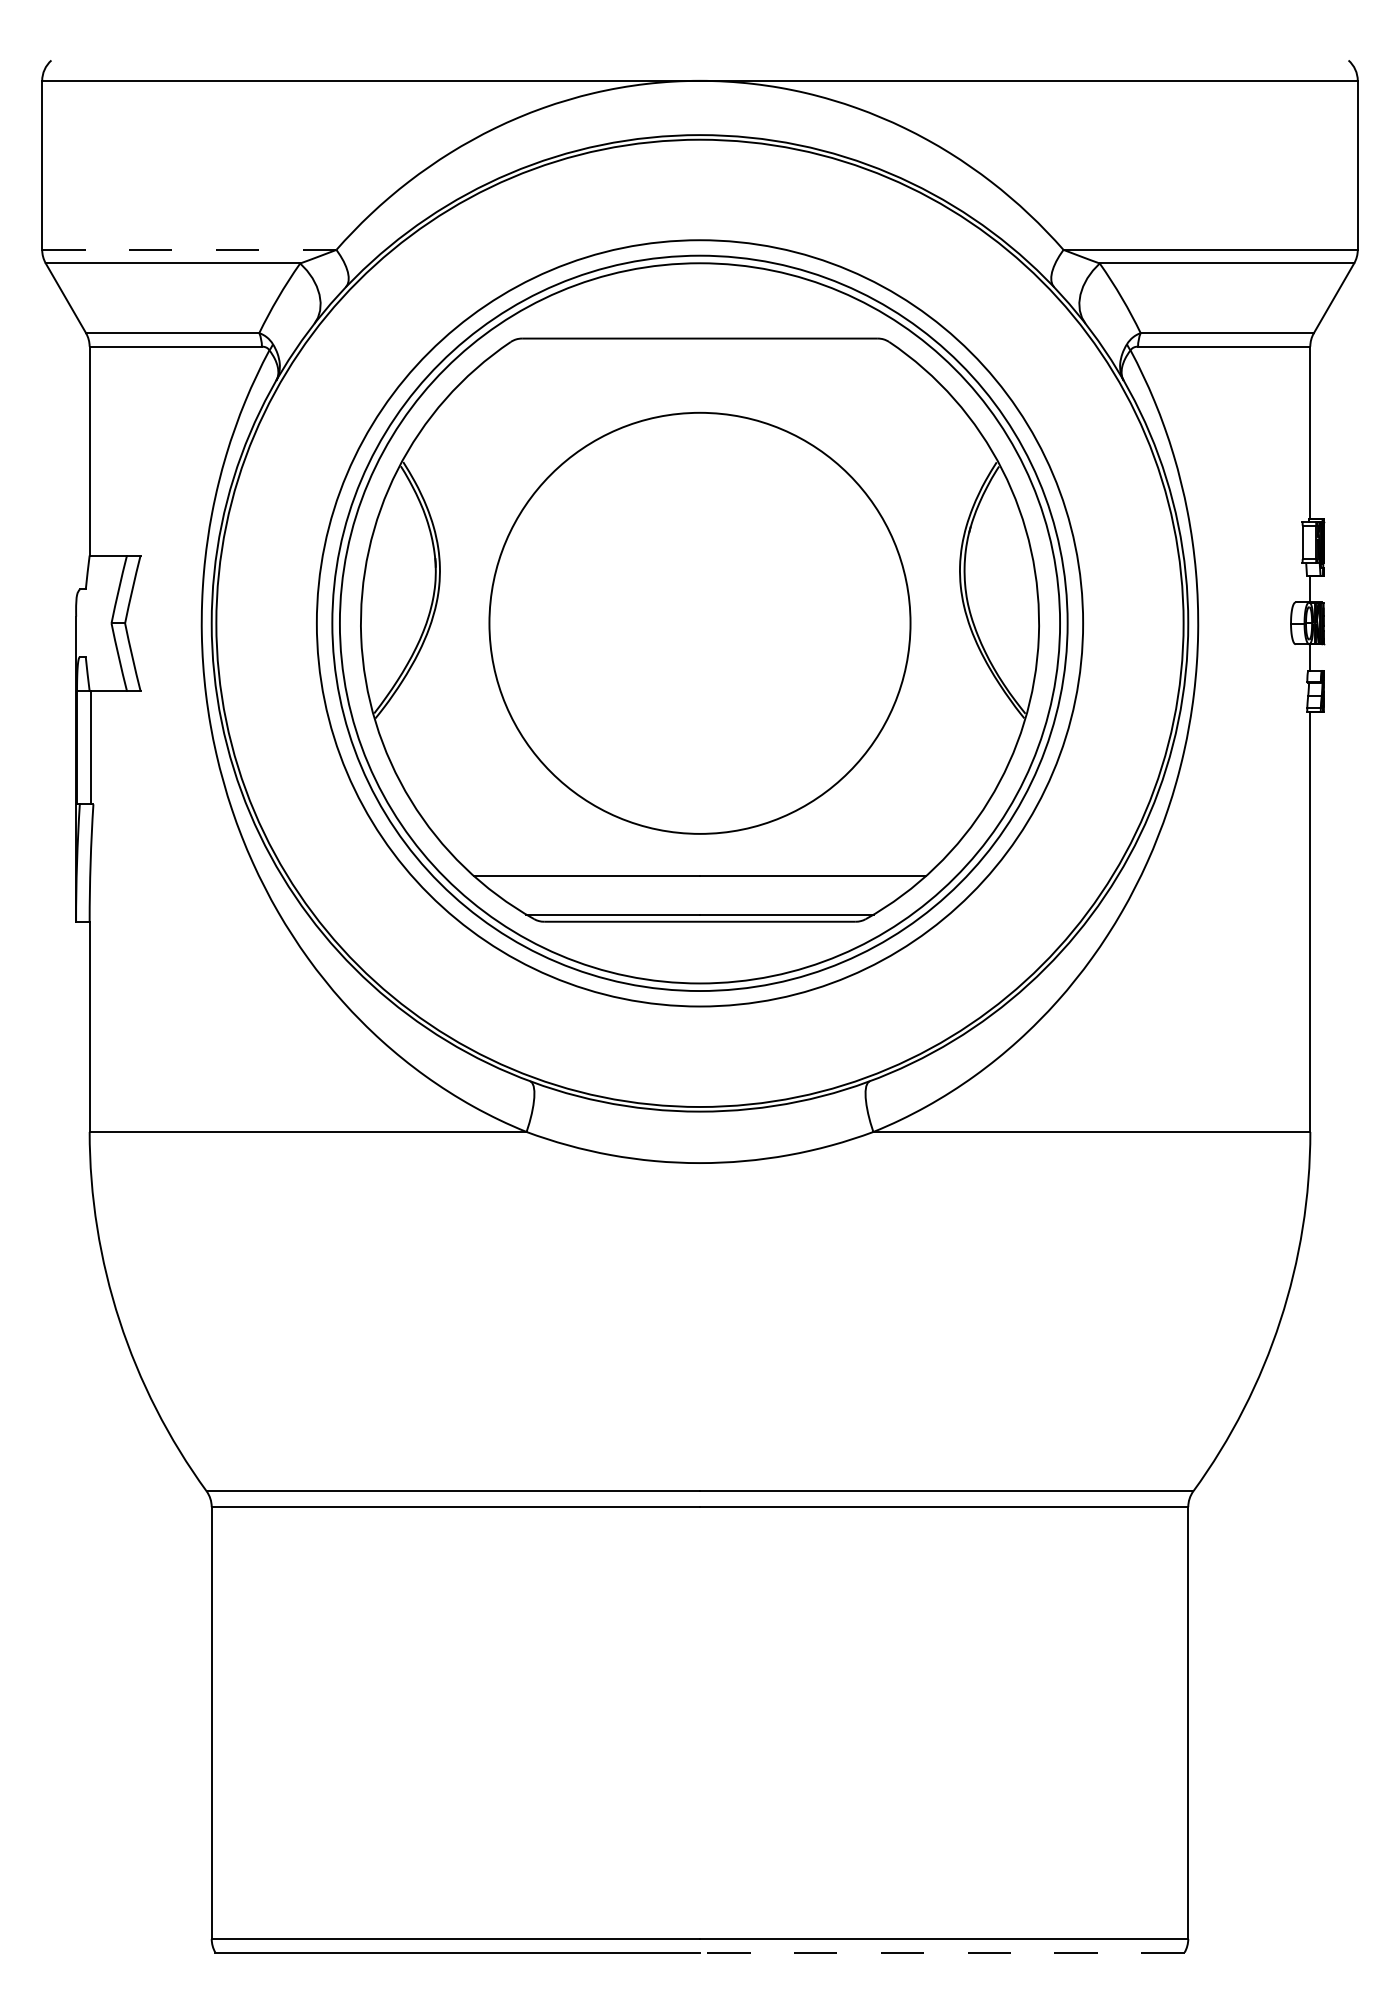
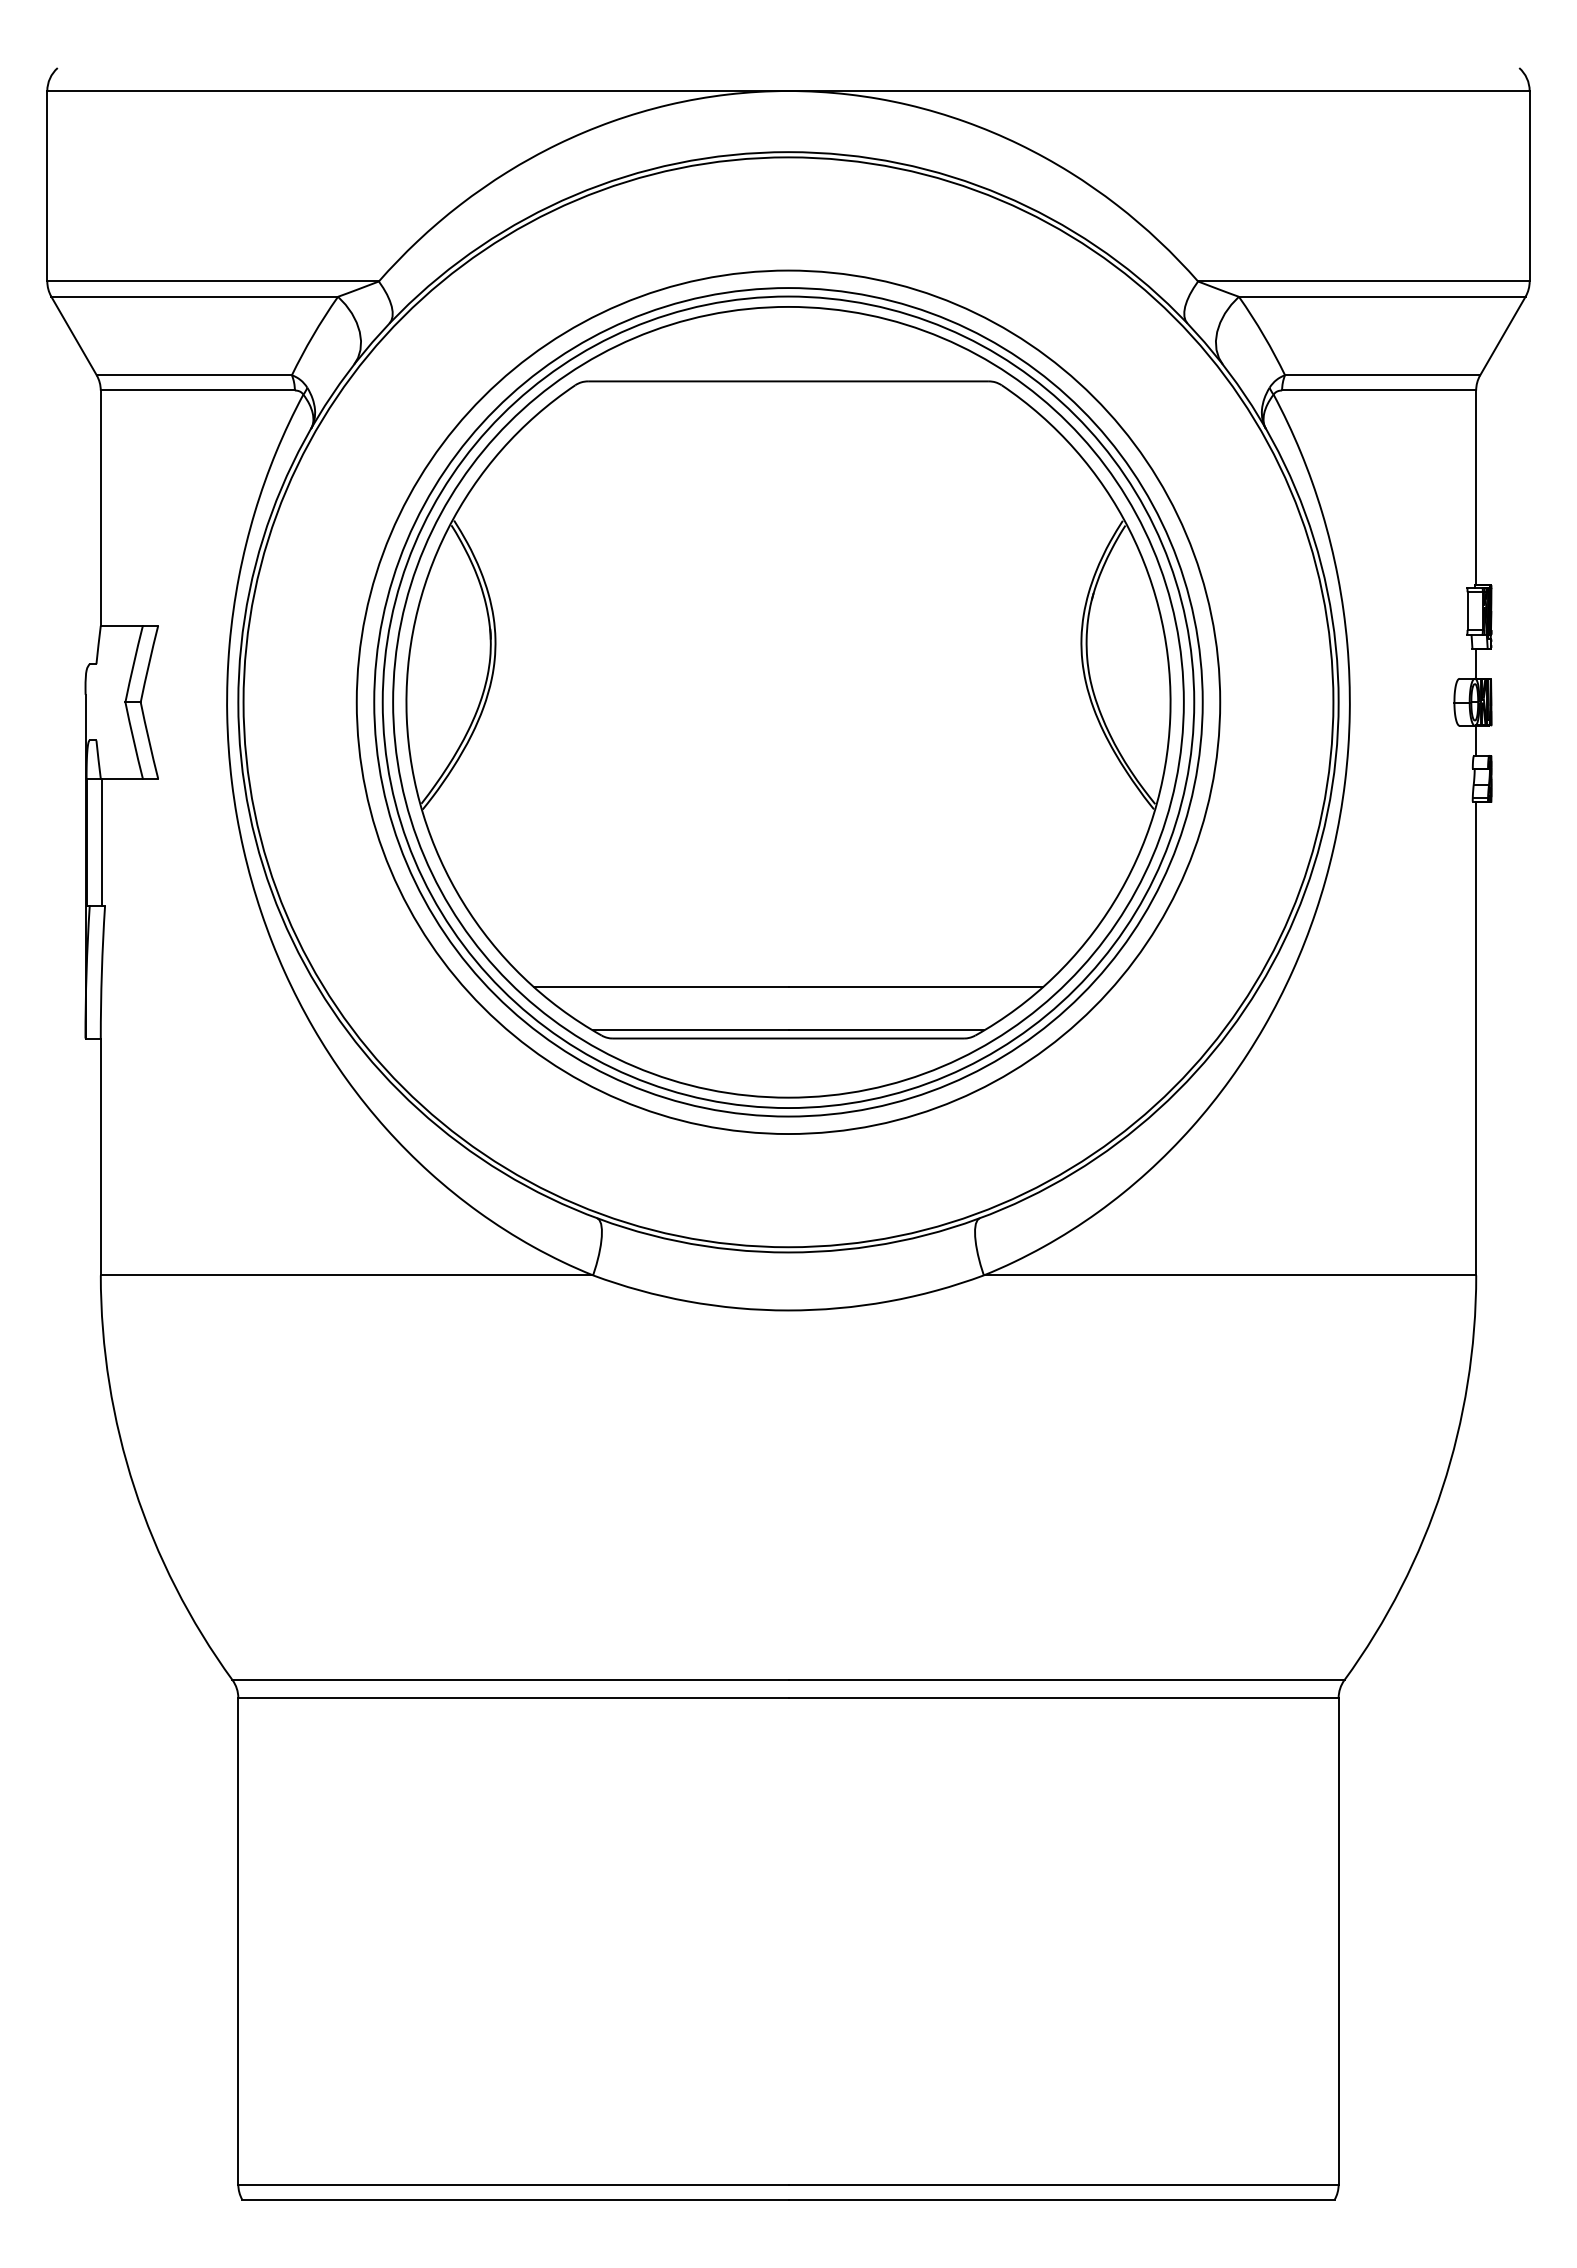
line: (189, 249) -> (213, 281), dashed -> solid
circle: (700, 622) -> (788, 701), size x1.67
line: (942, 1952) -> (1061, 2199), dashed -> solid

